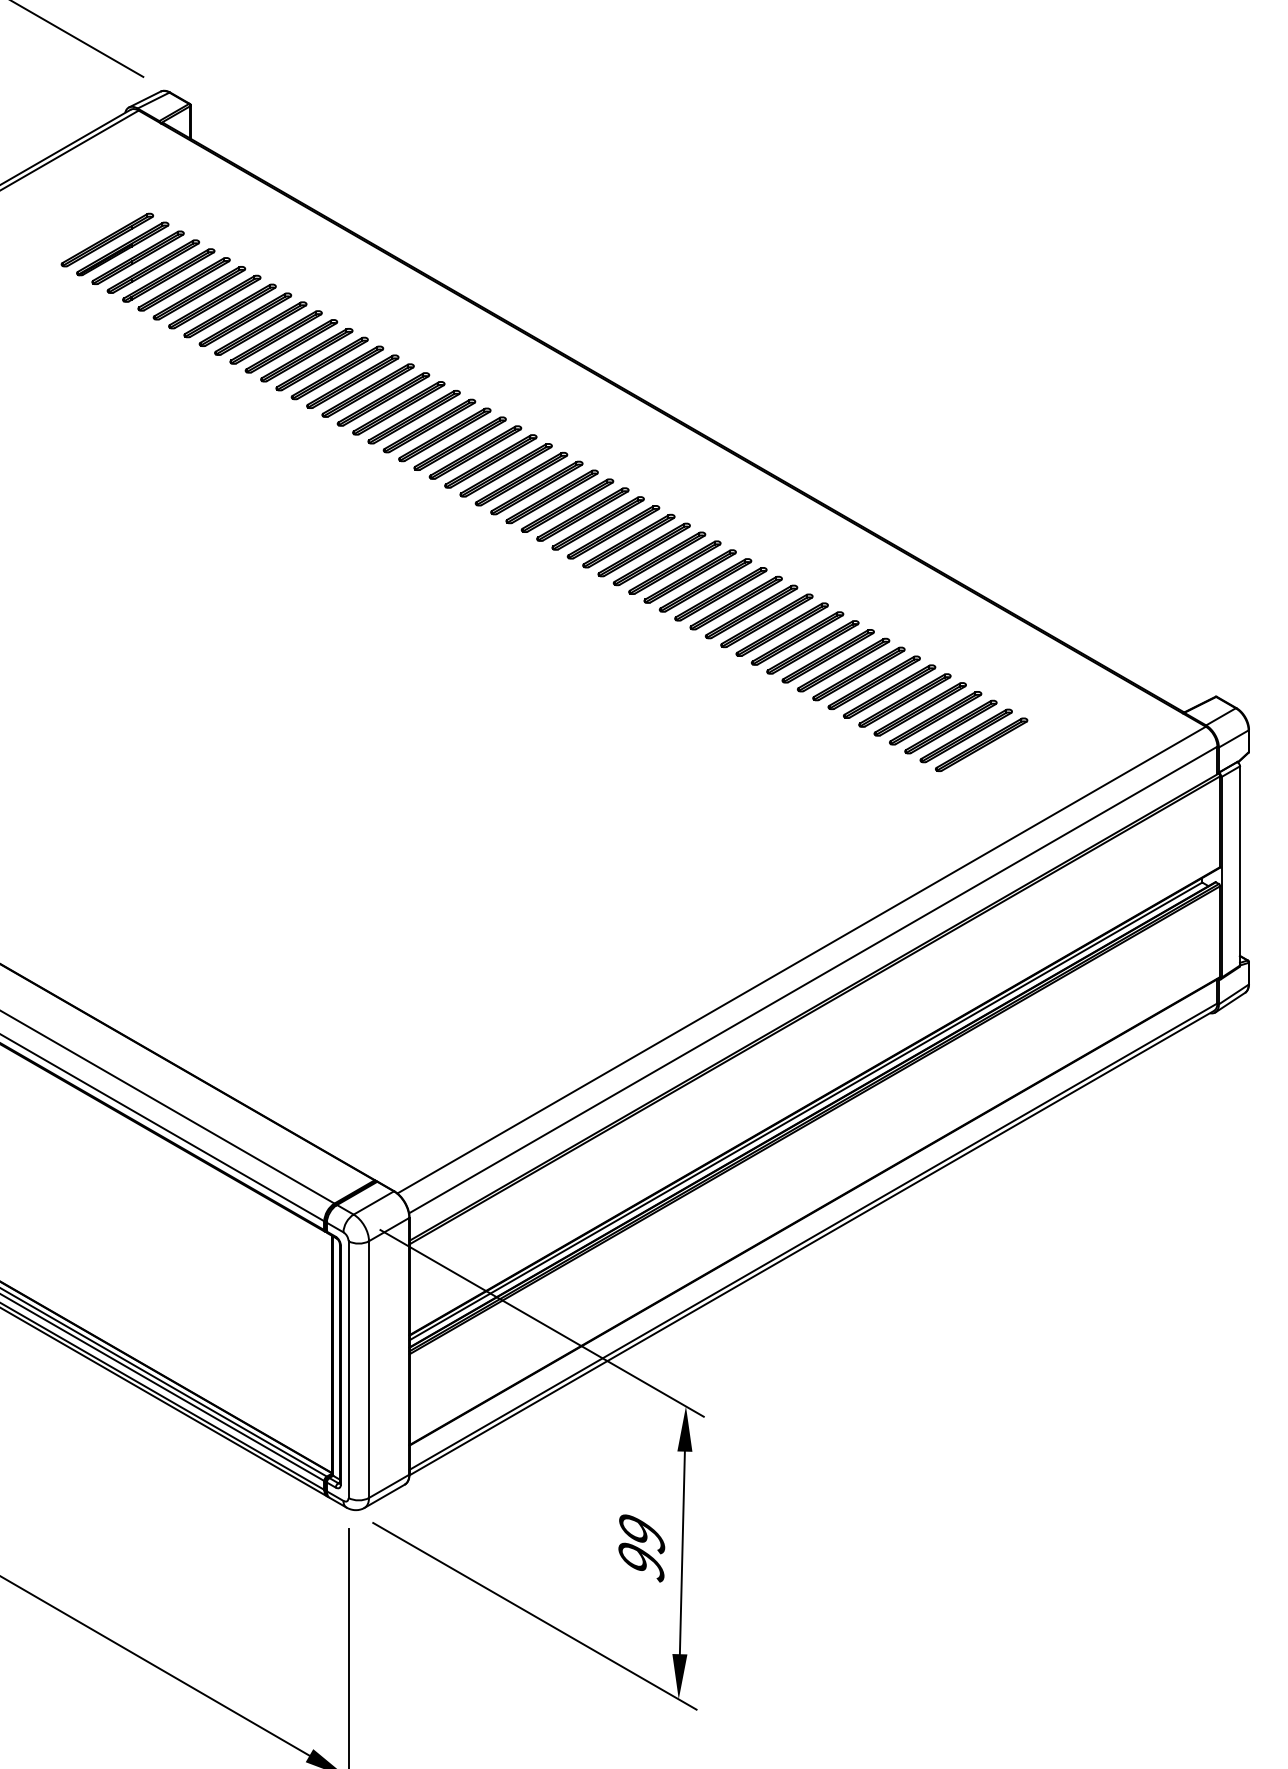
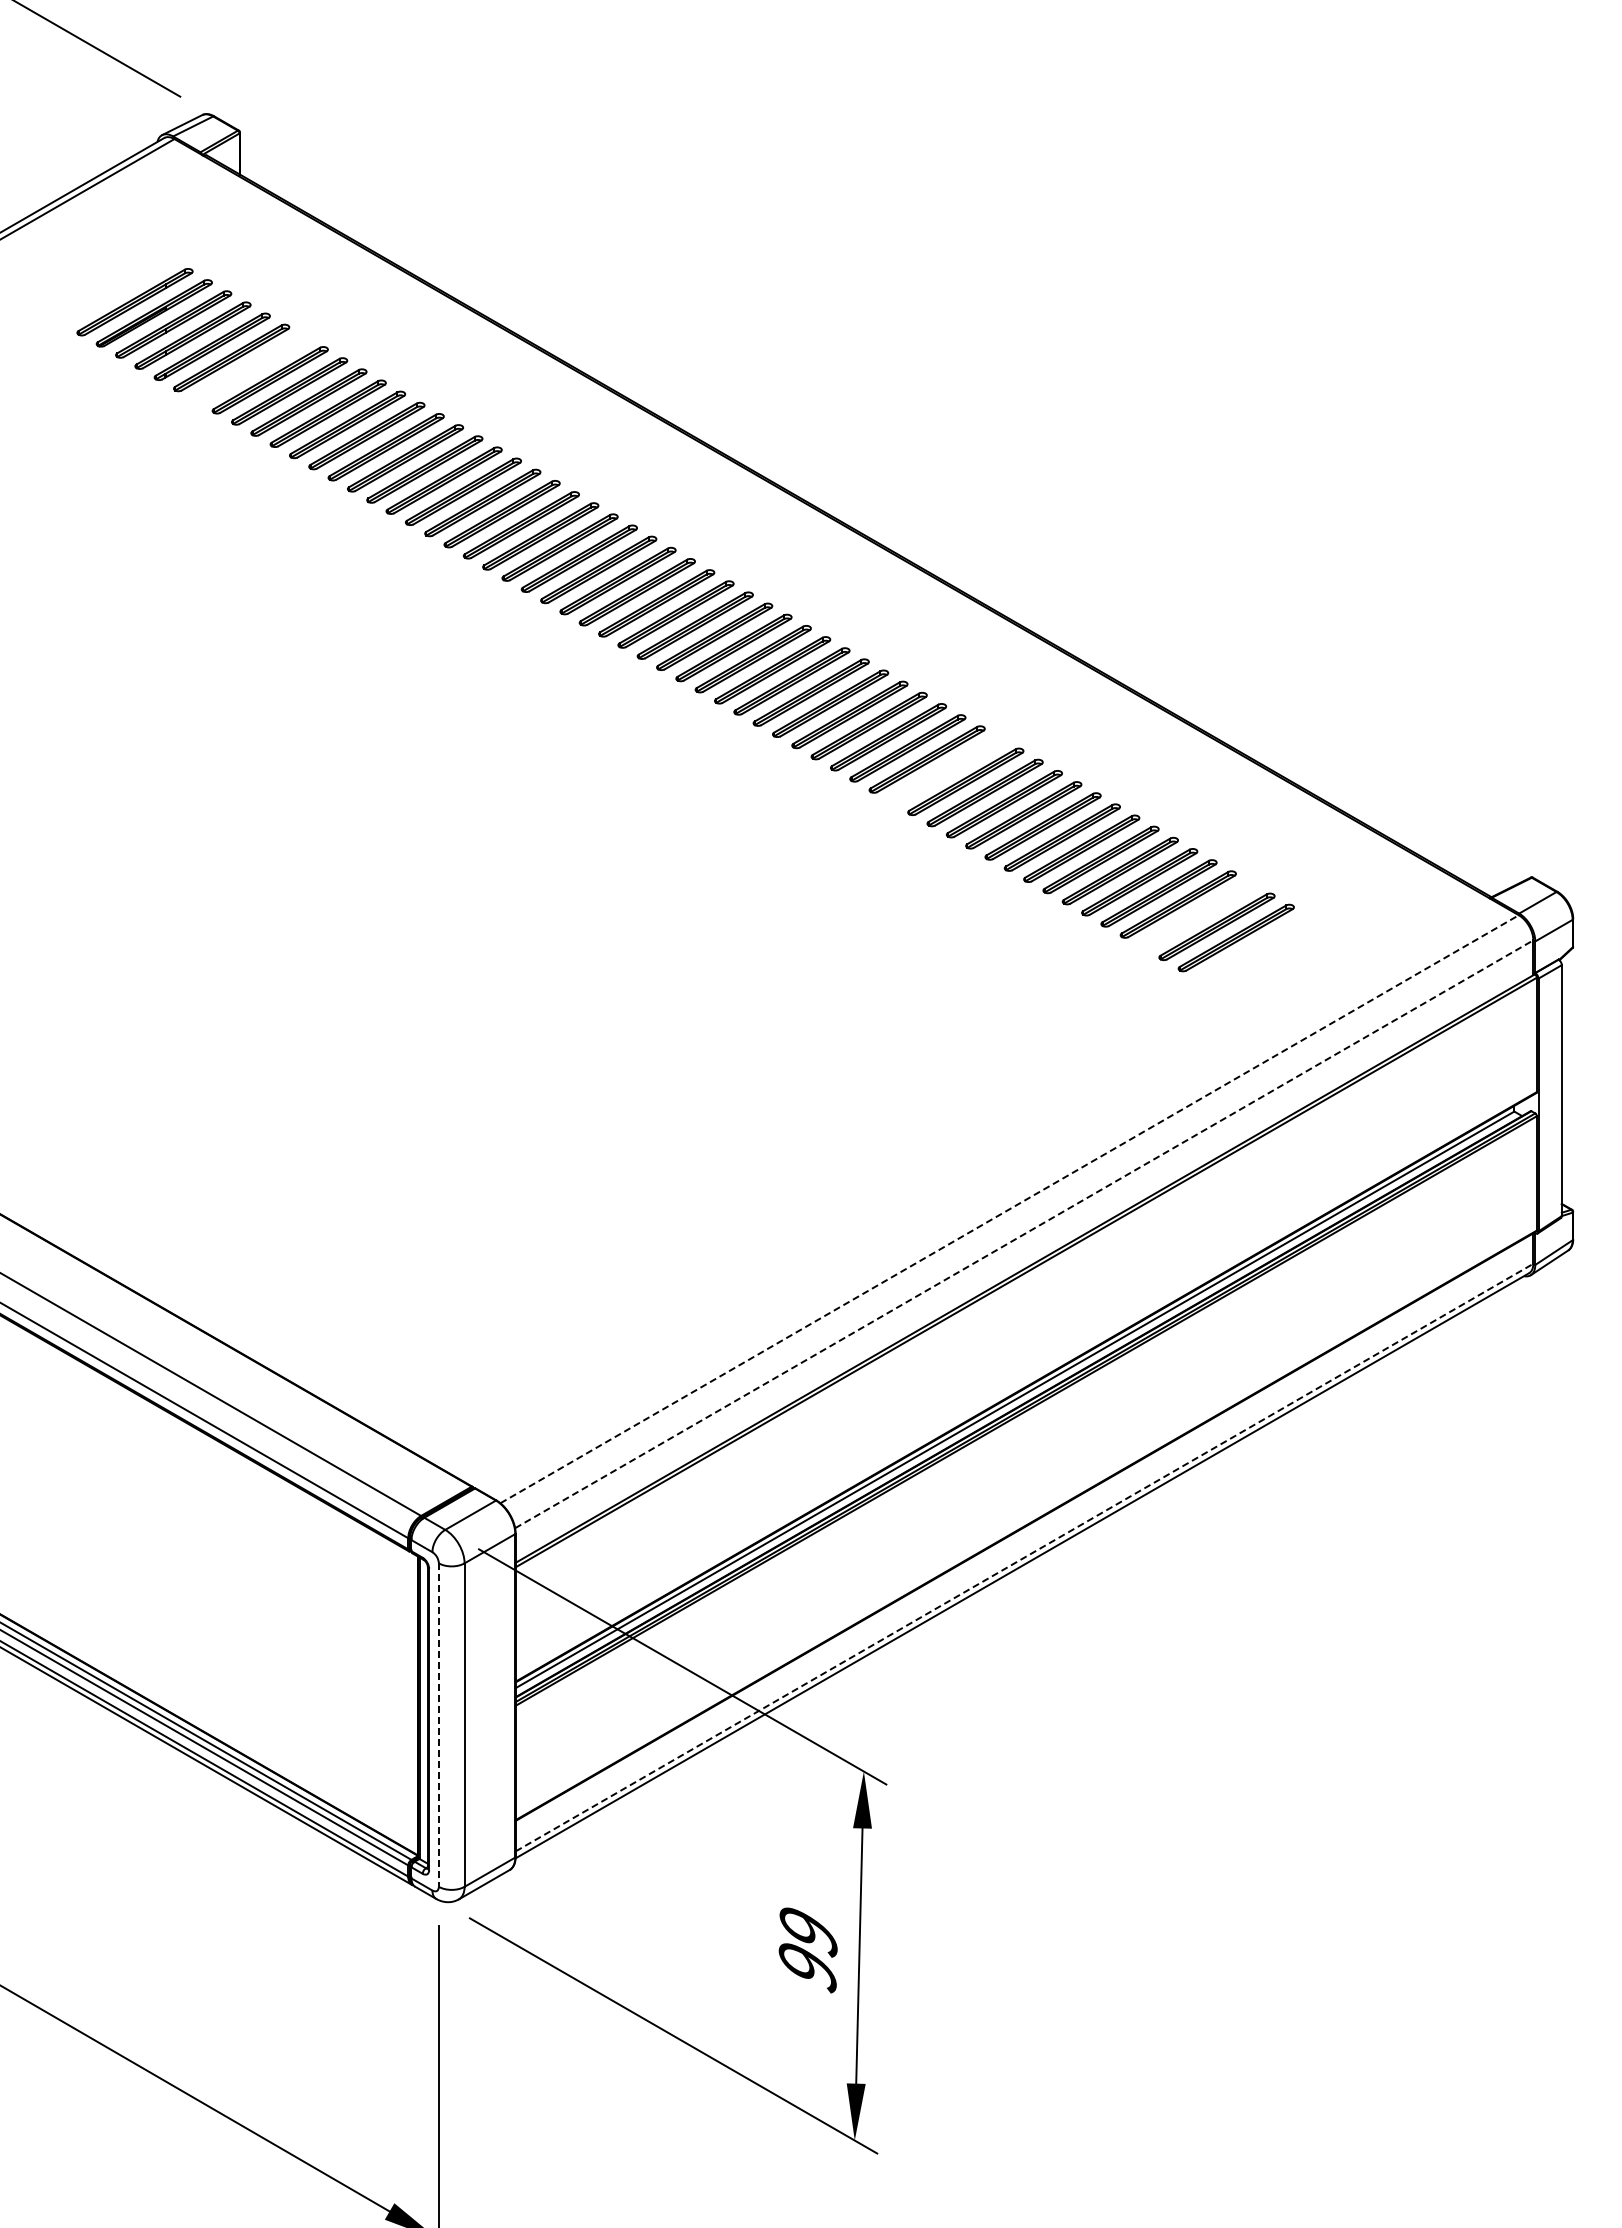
part: (199, 293) -> (250, 369), removed
part: (751, 611) -> (946, 770), removed
part: (950, 726) -> (1197, 915), removed
line: (801, 960) -> (1009, 1209), solid -> dashed
line: (813, 980) -> (1024, 1234), solid -> dashed
line: (813, 1236) -> (1024, 1557), solid -> dashed
line: (348, 1369) -> (438, 1725), solid -> dashed

